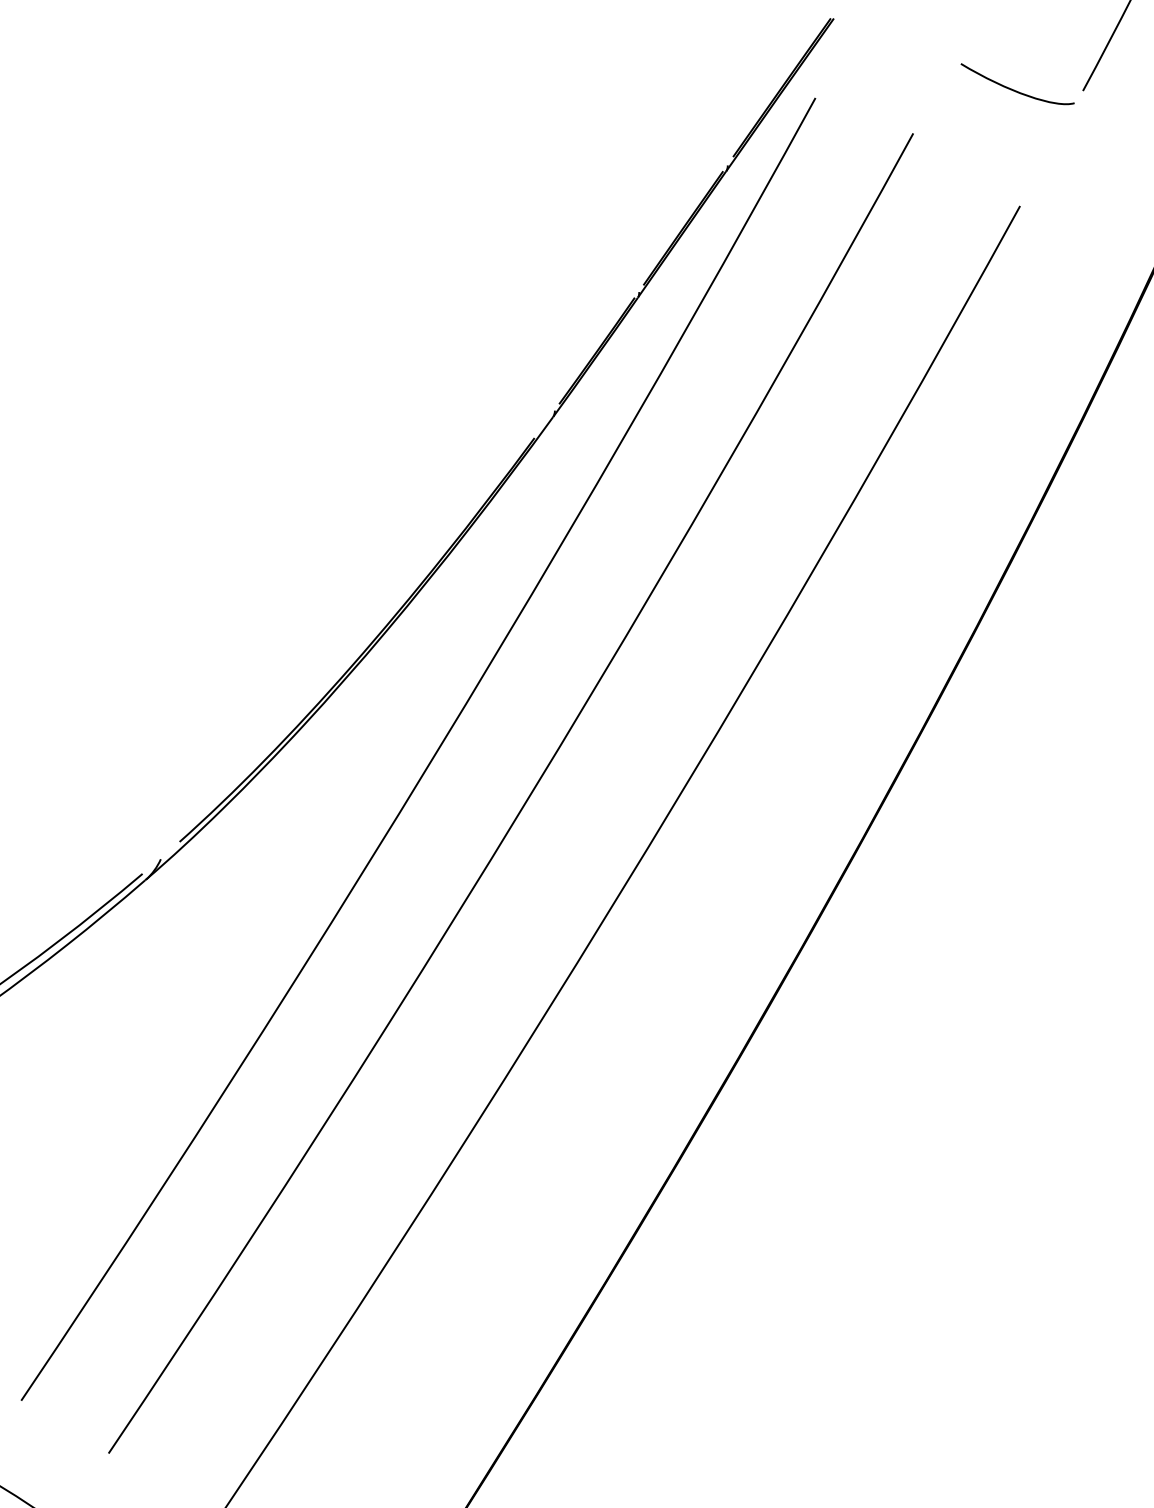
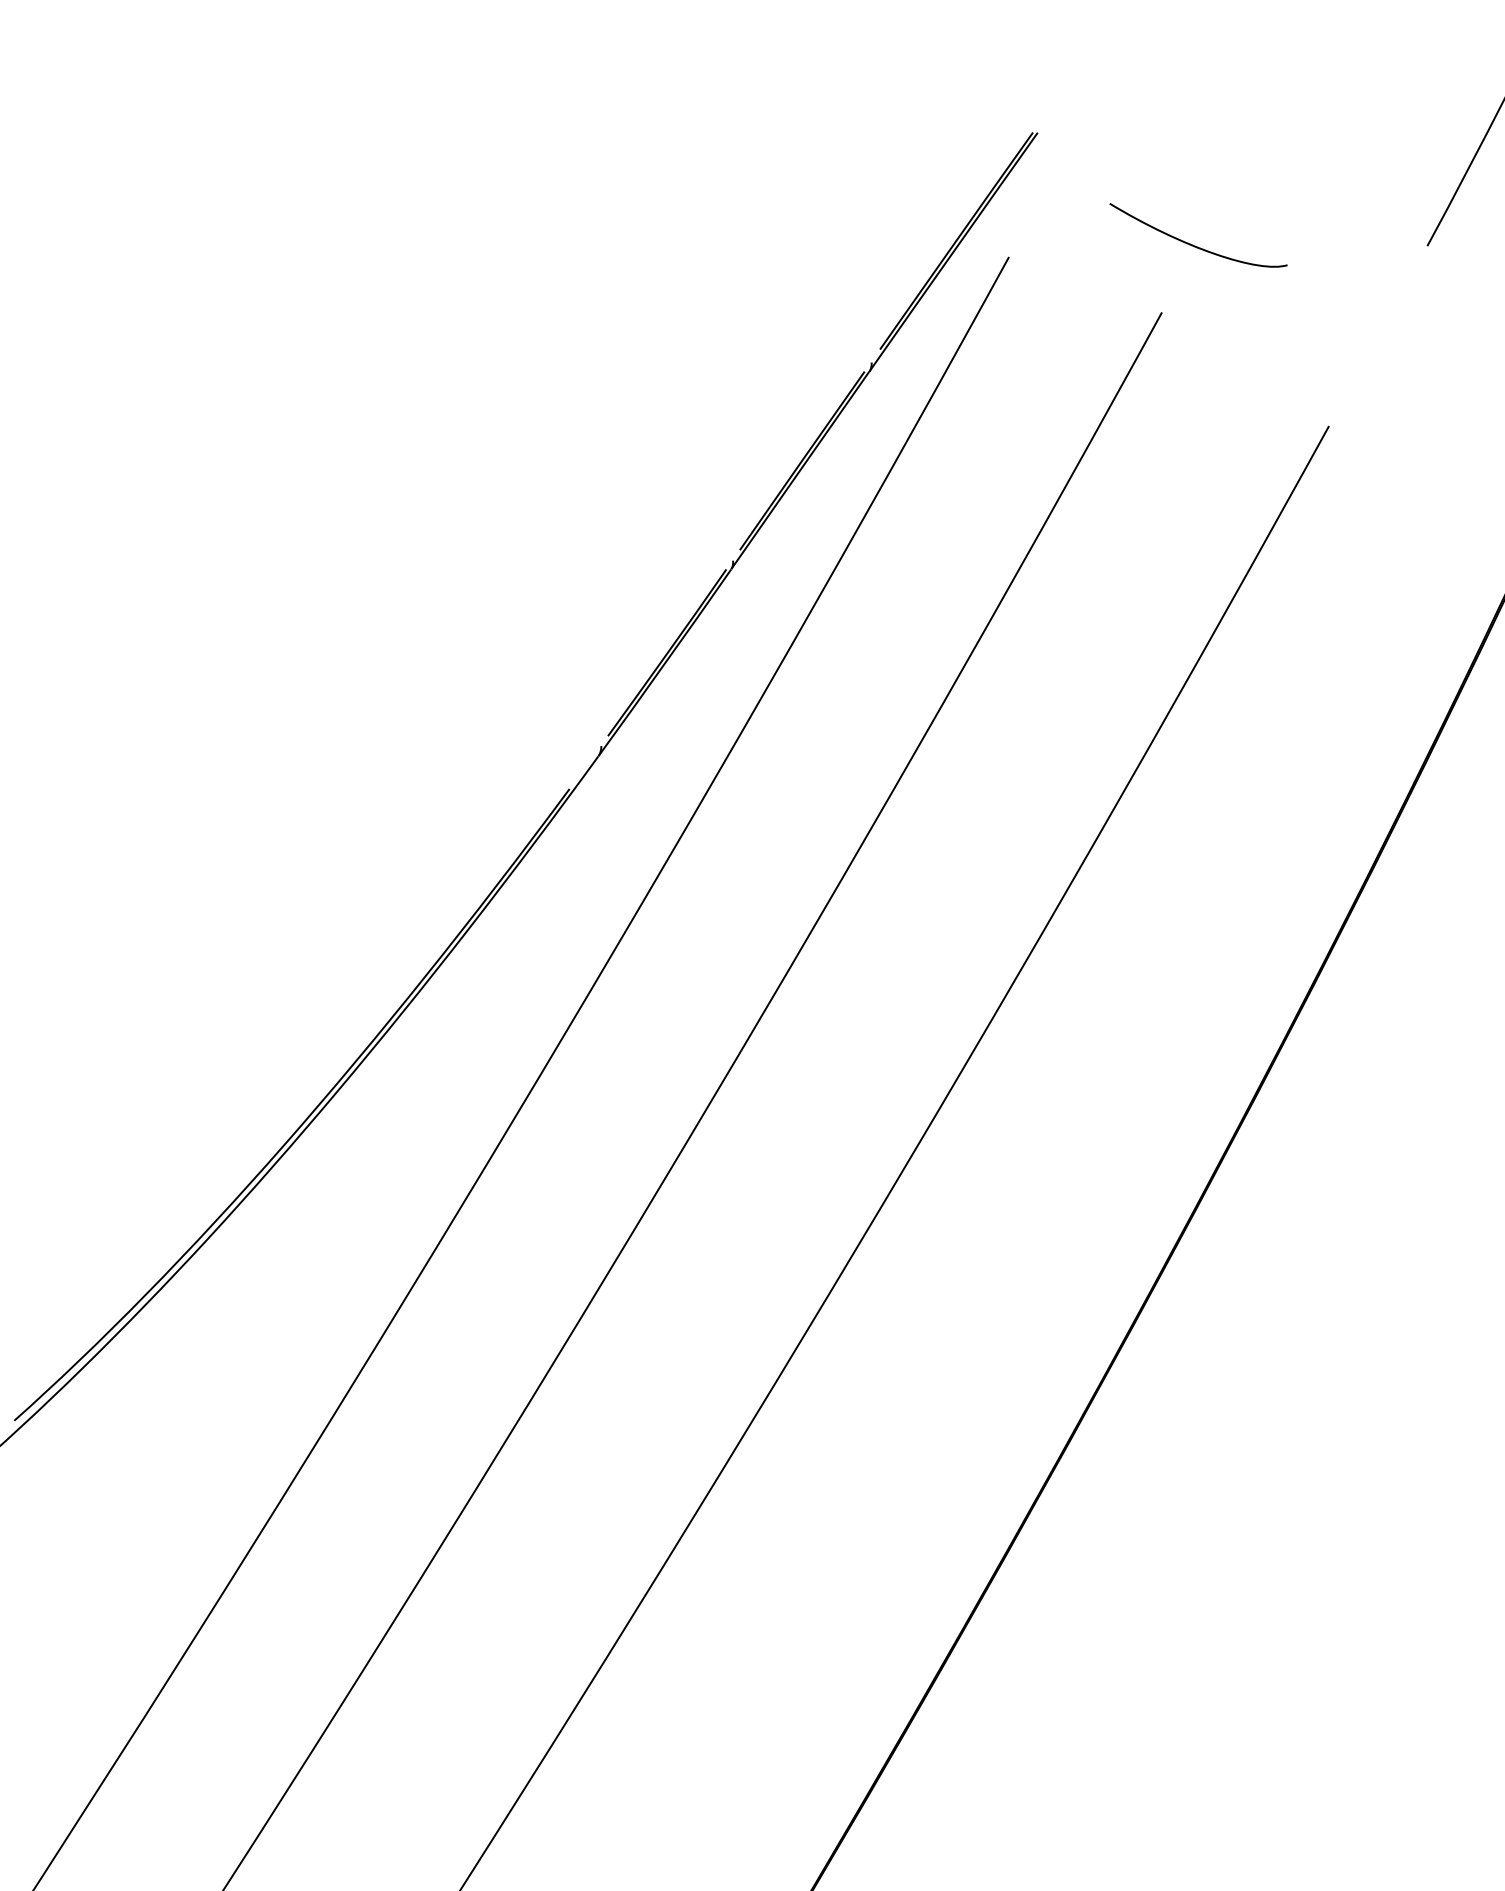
curve: (1014, 89) -> (1193, 243), moved

